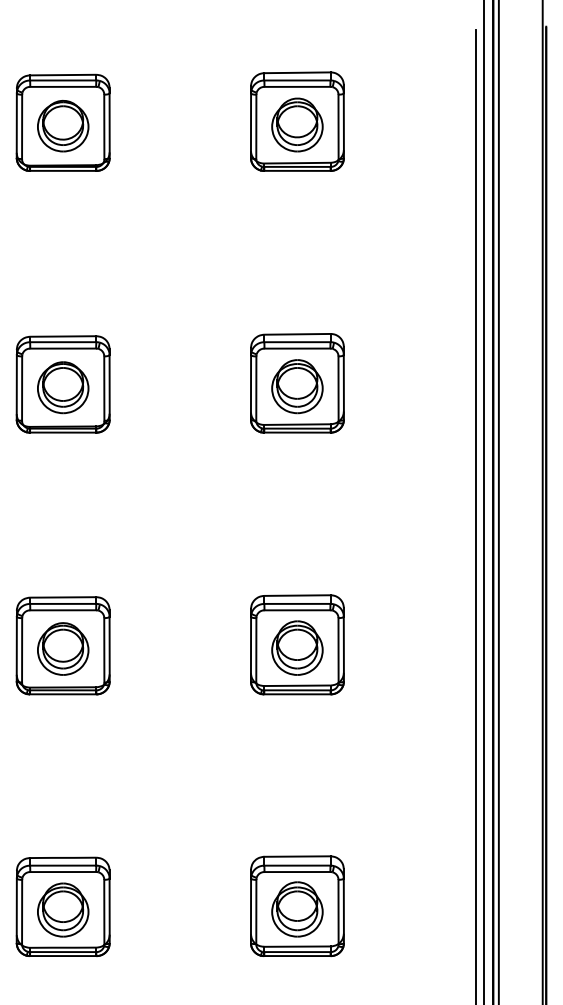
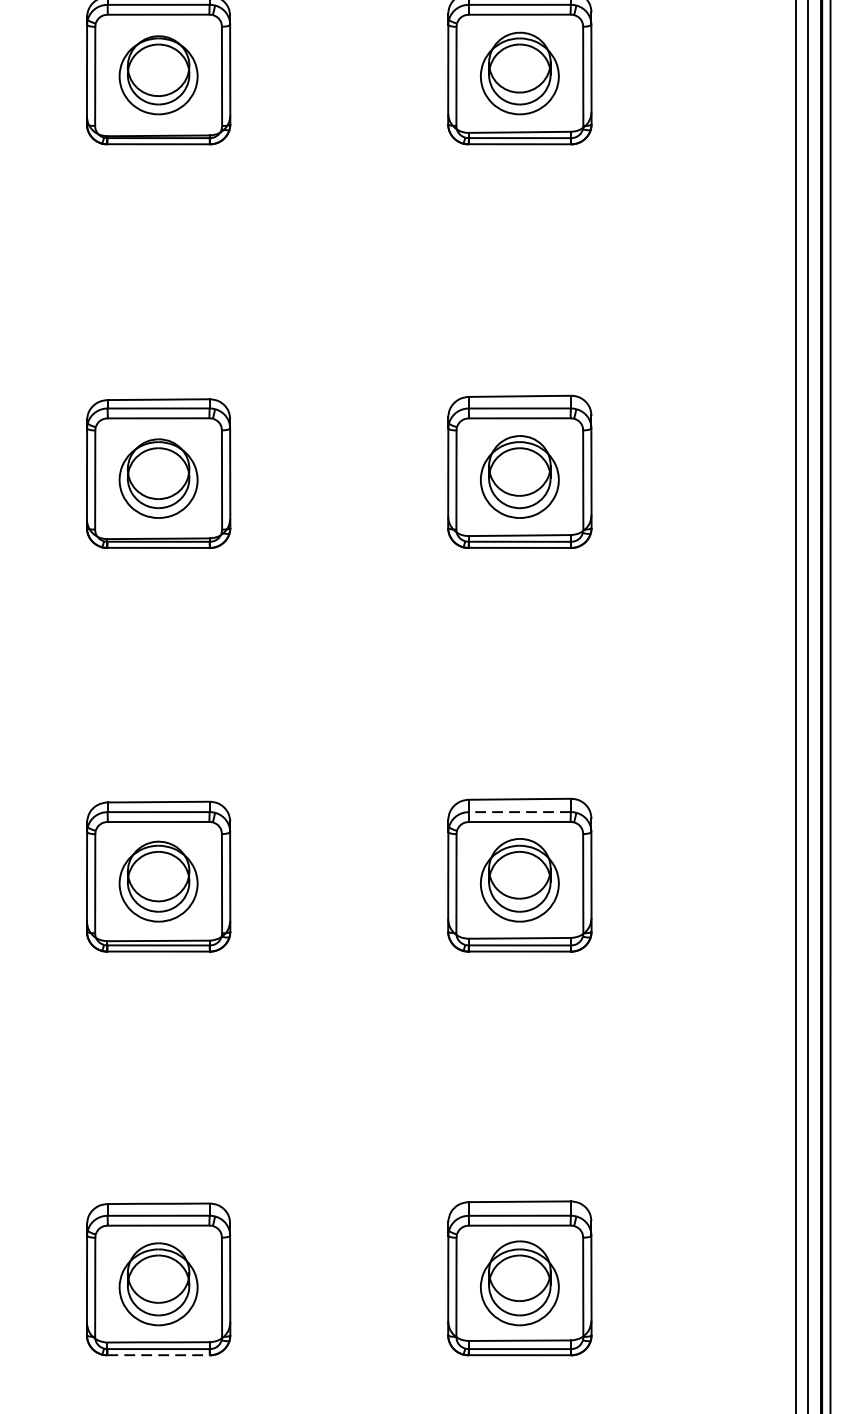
line: (296, 603) -> (518, 811), solid -> dashed
line: (63, 956) -> (159, 1355), solid -> dashed

